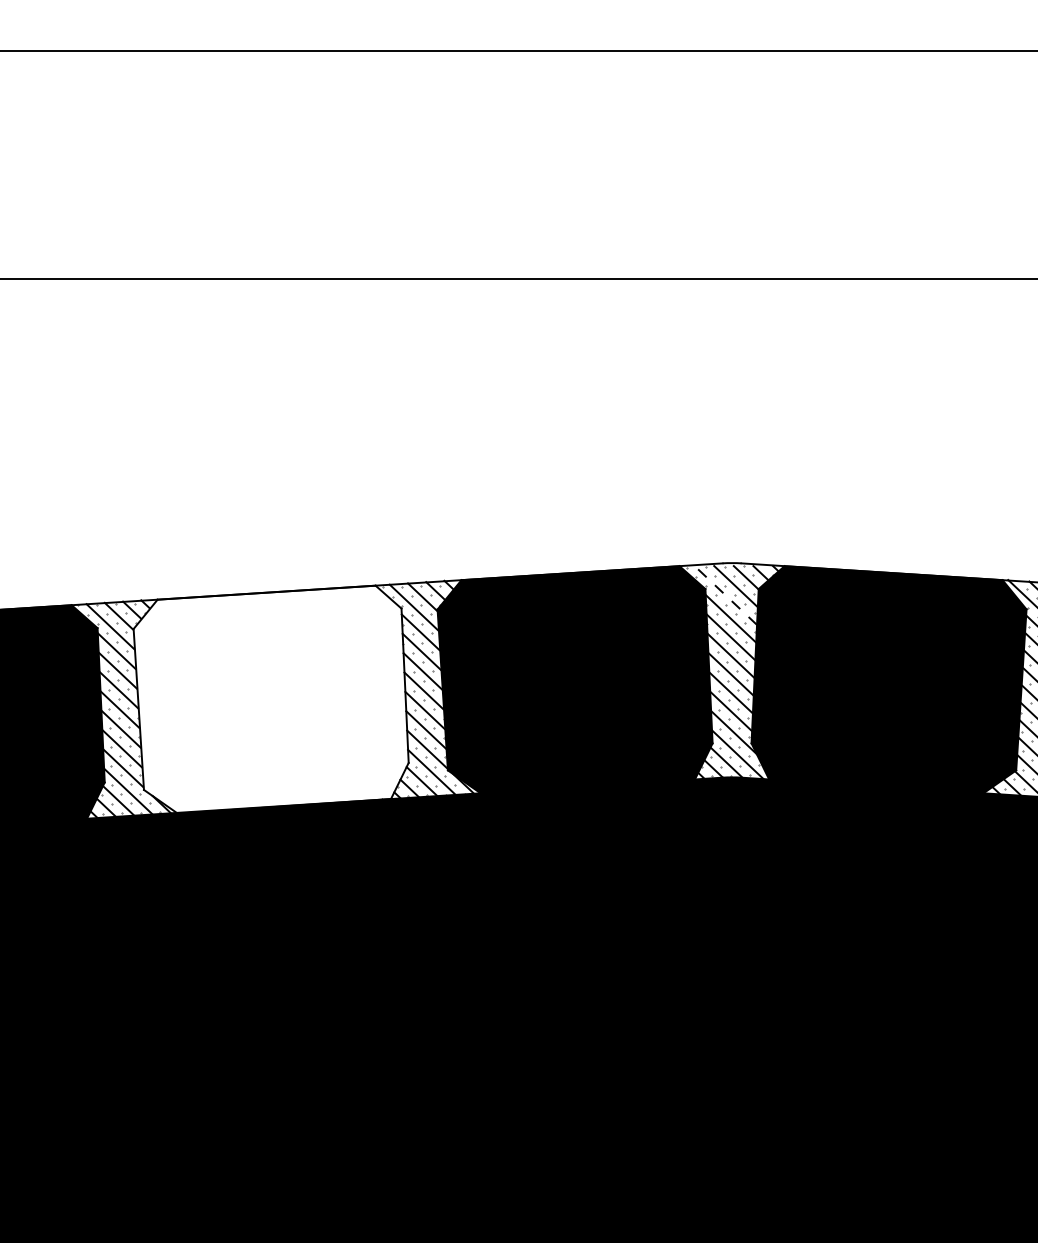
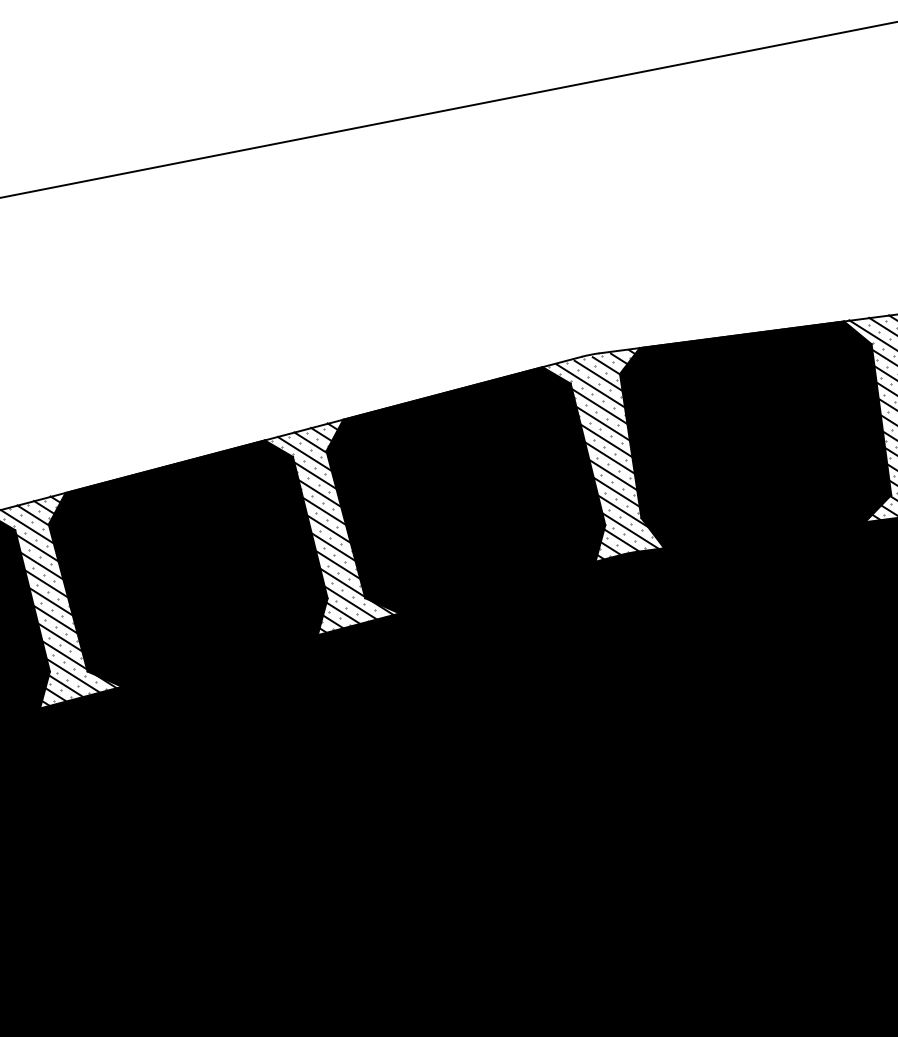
line: (725, 595) -> (590, 385), dashed -> solid
fill: (270, 699) -> (188, 564), added

